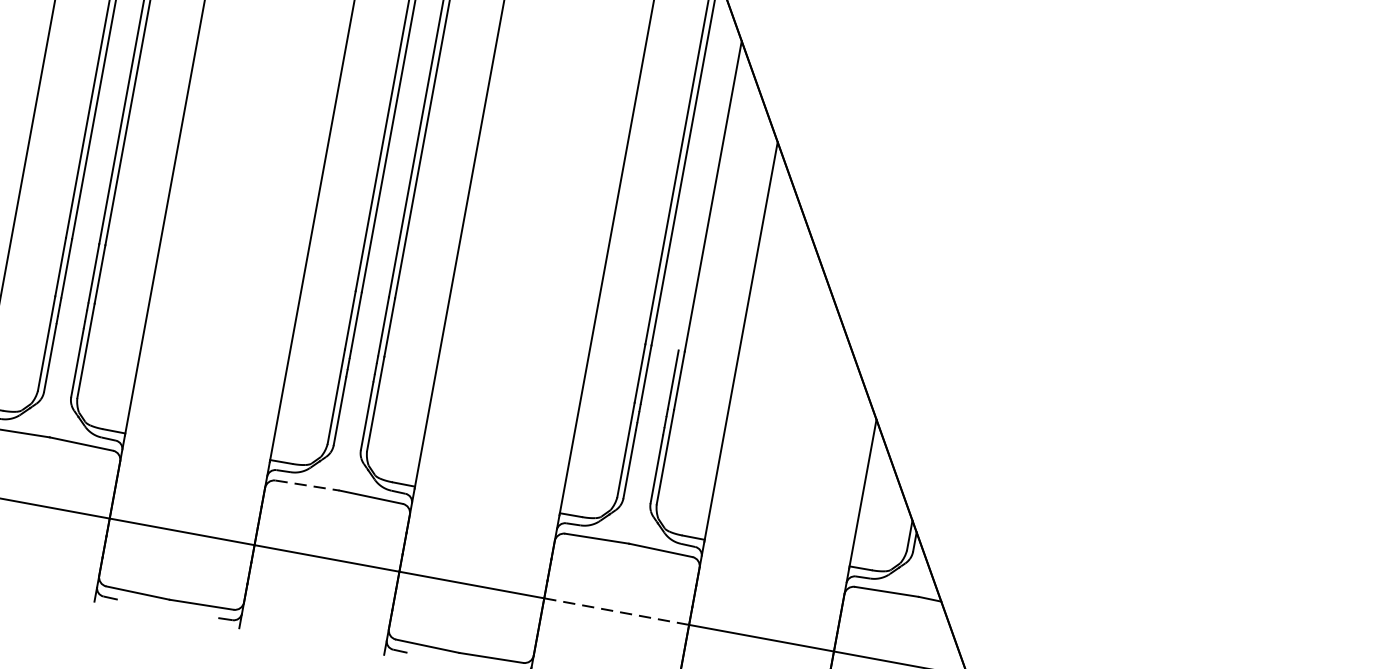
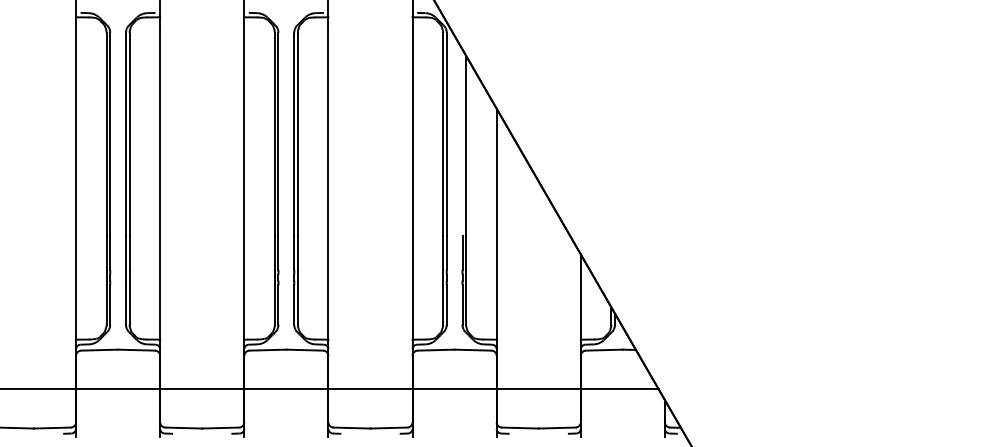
line: (308, 486) -> (268, 350), dashed -> solid
line: (618, 612) -> (455, 389), dashed -> solid

